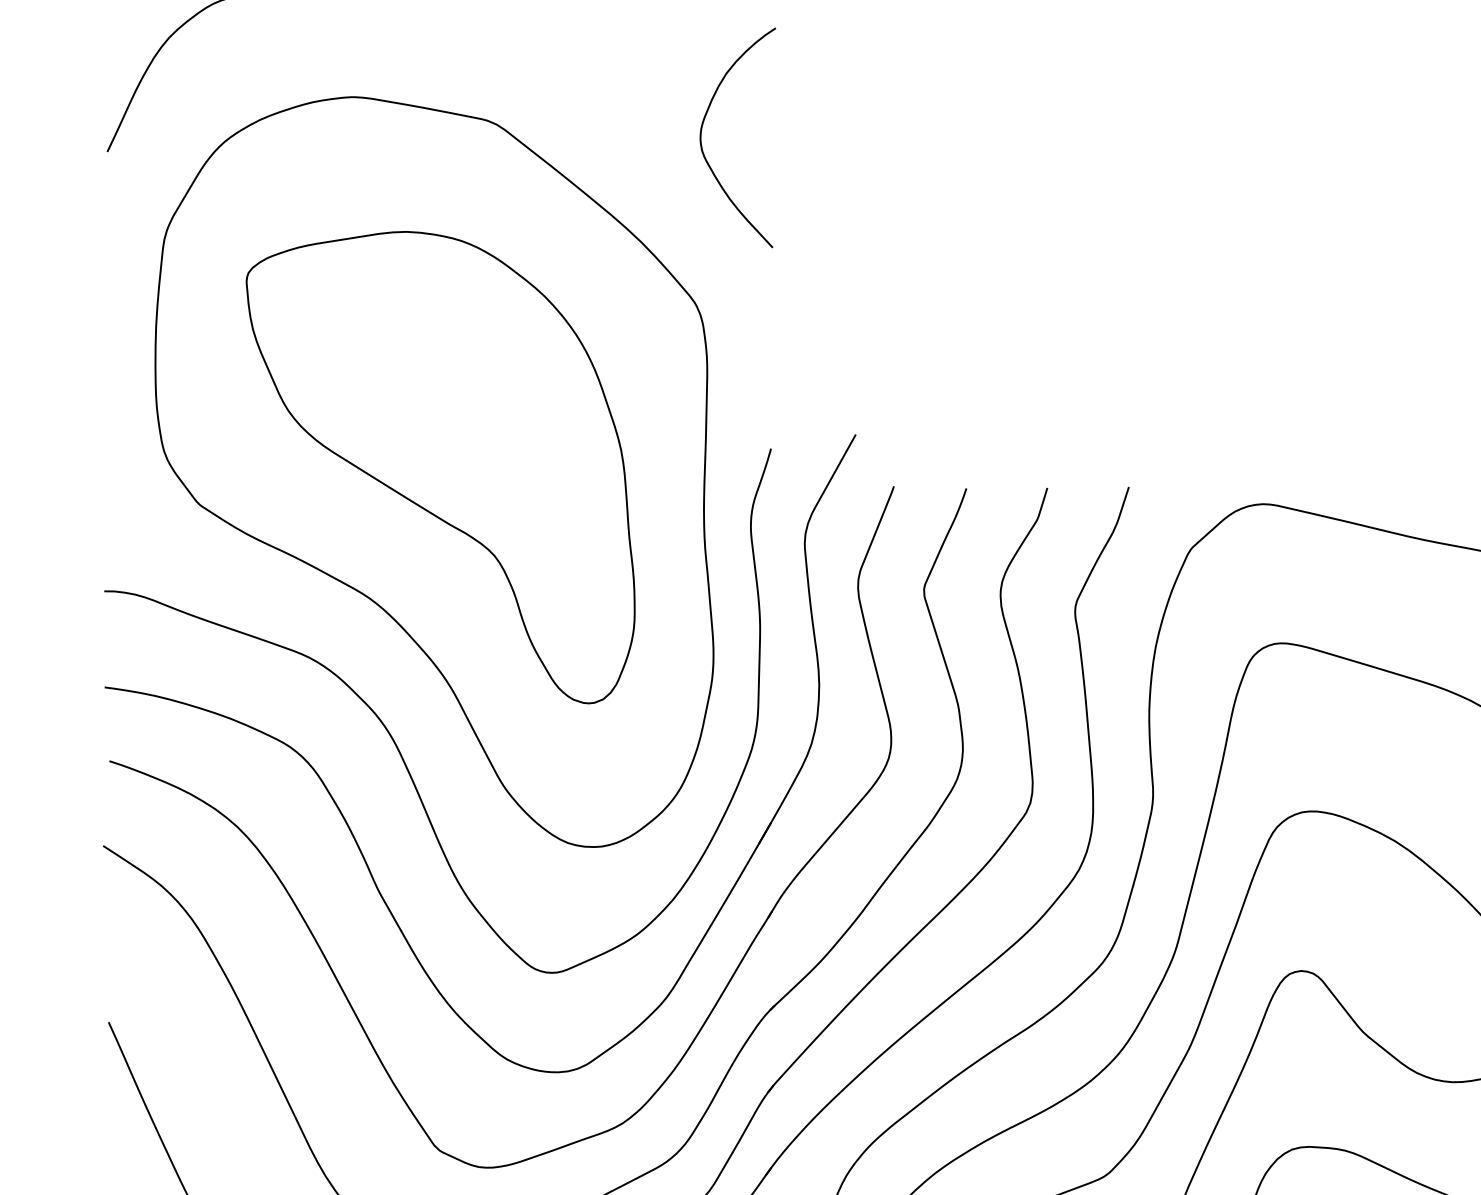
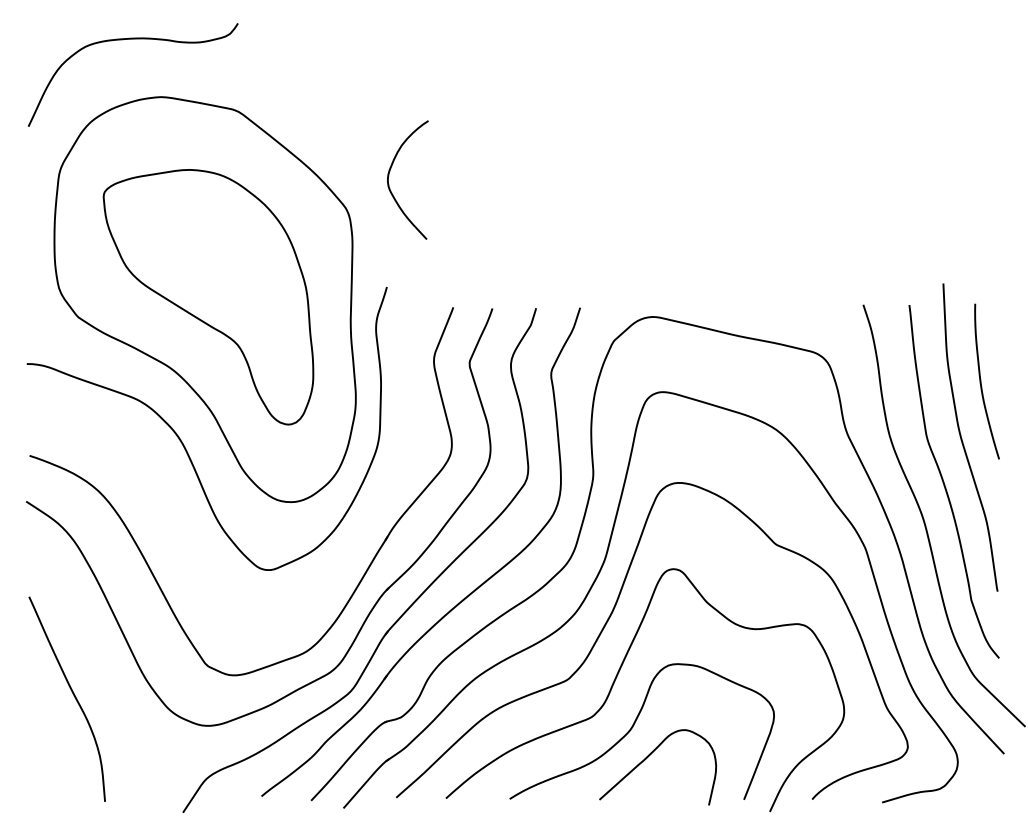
curve: (703, 131) -> (389, 176), moved
part: (348, 821) -> (158, 488), removed

